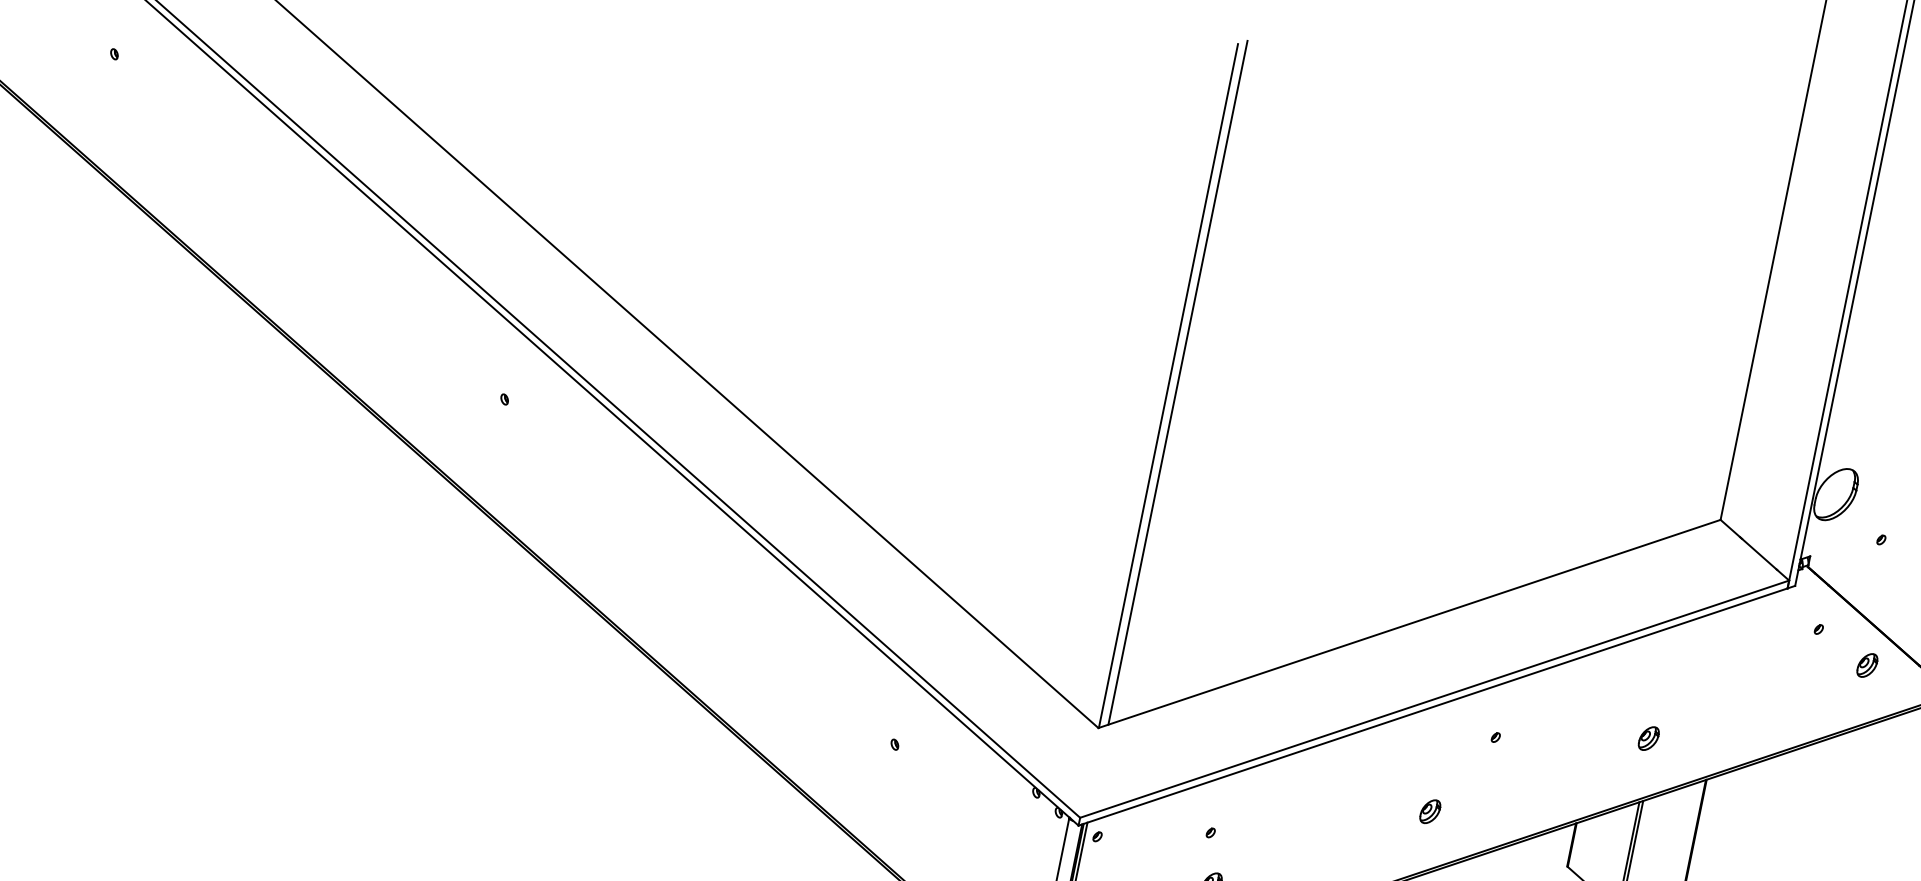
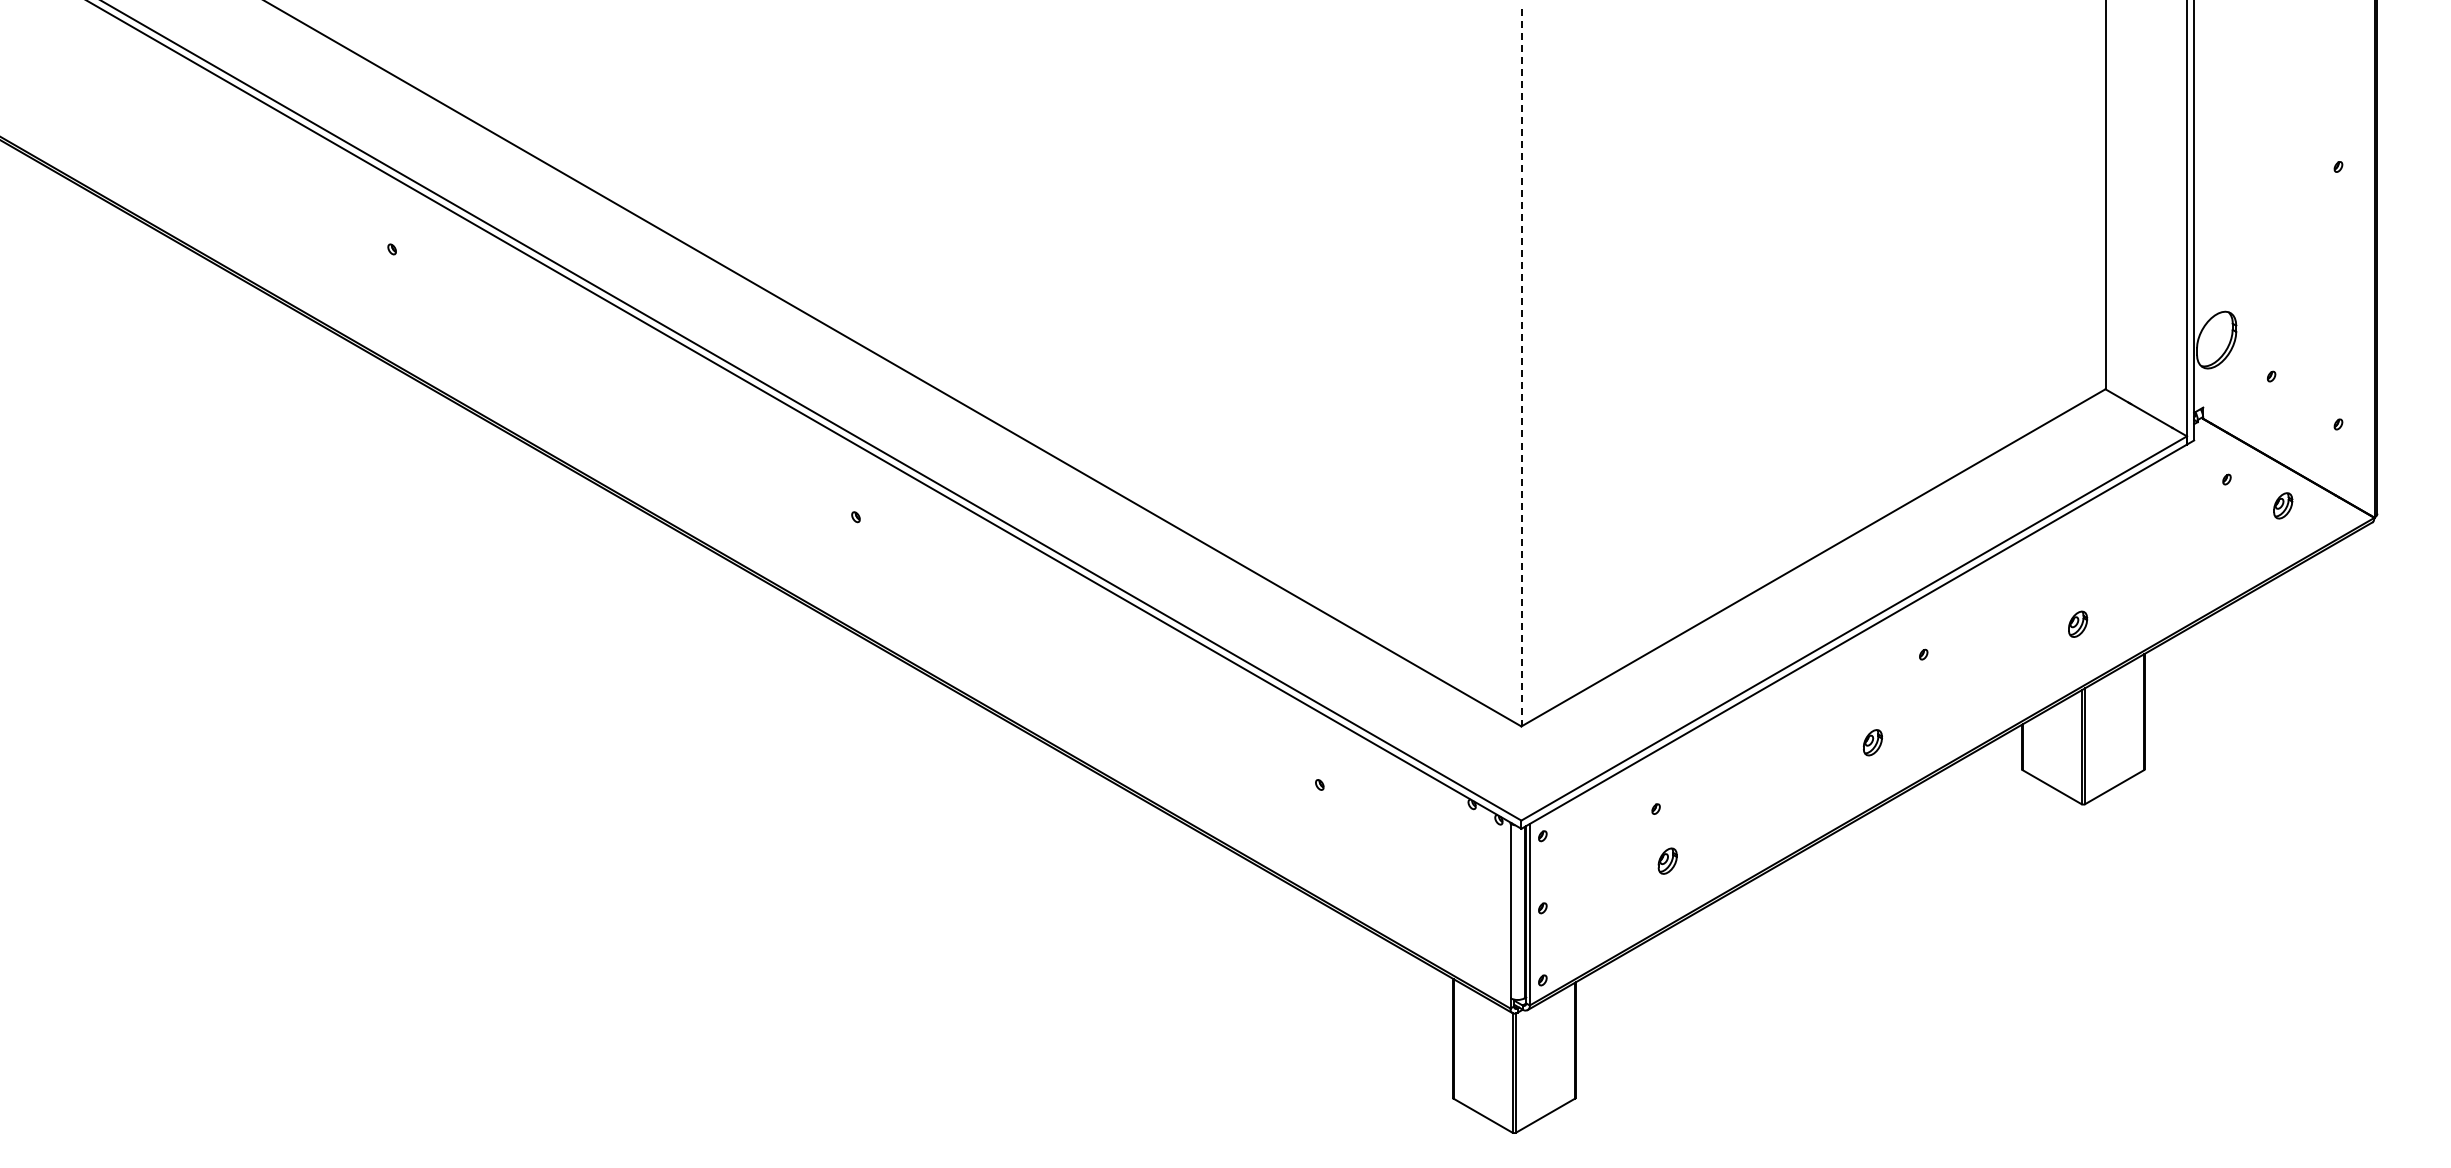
line: (1177, 382) -> (1530, 362), removed
line: (1168, 385) -> (1521, 367), solid -> dashed

